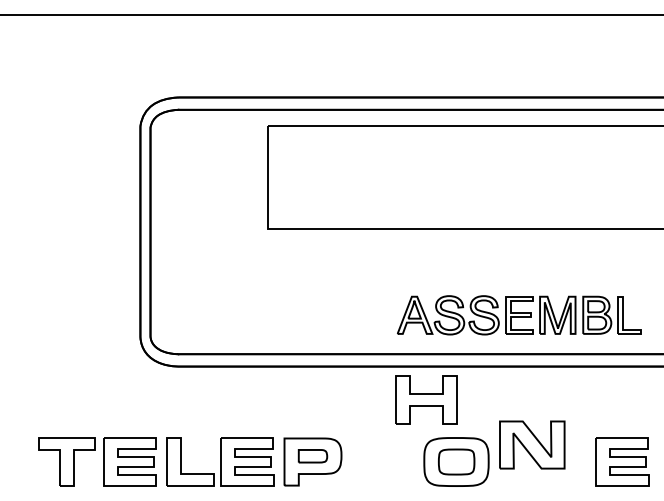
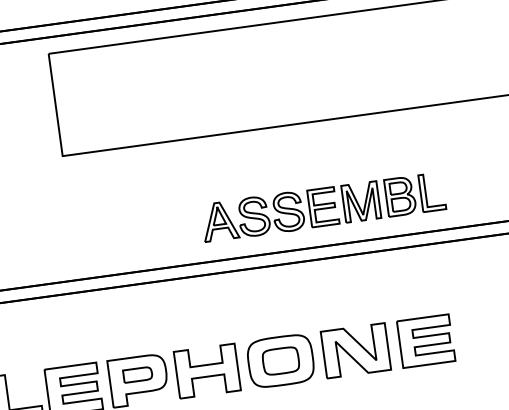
part: (426, 399) -> (207, 370), moved
part: (532, 444) -> (356, 350), moved
part: (622, 461) -> (426, 340), moved

